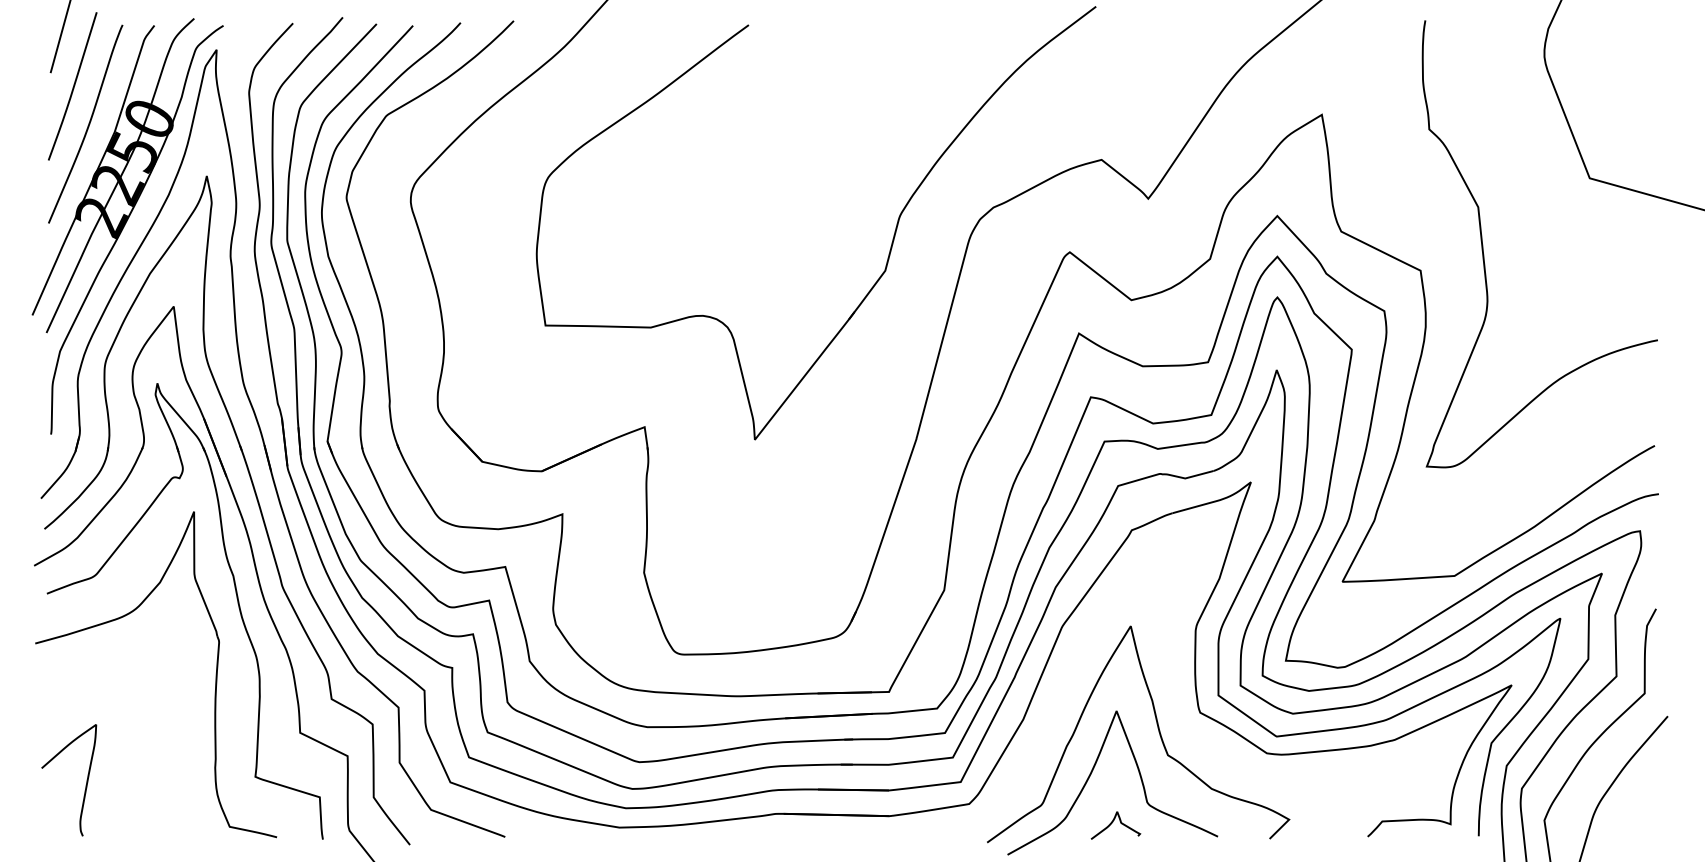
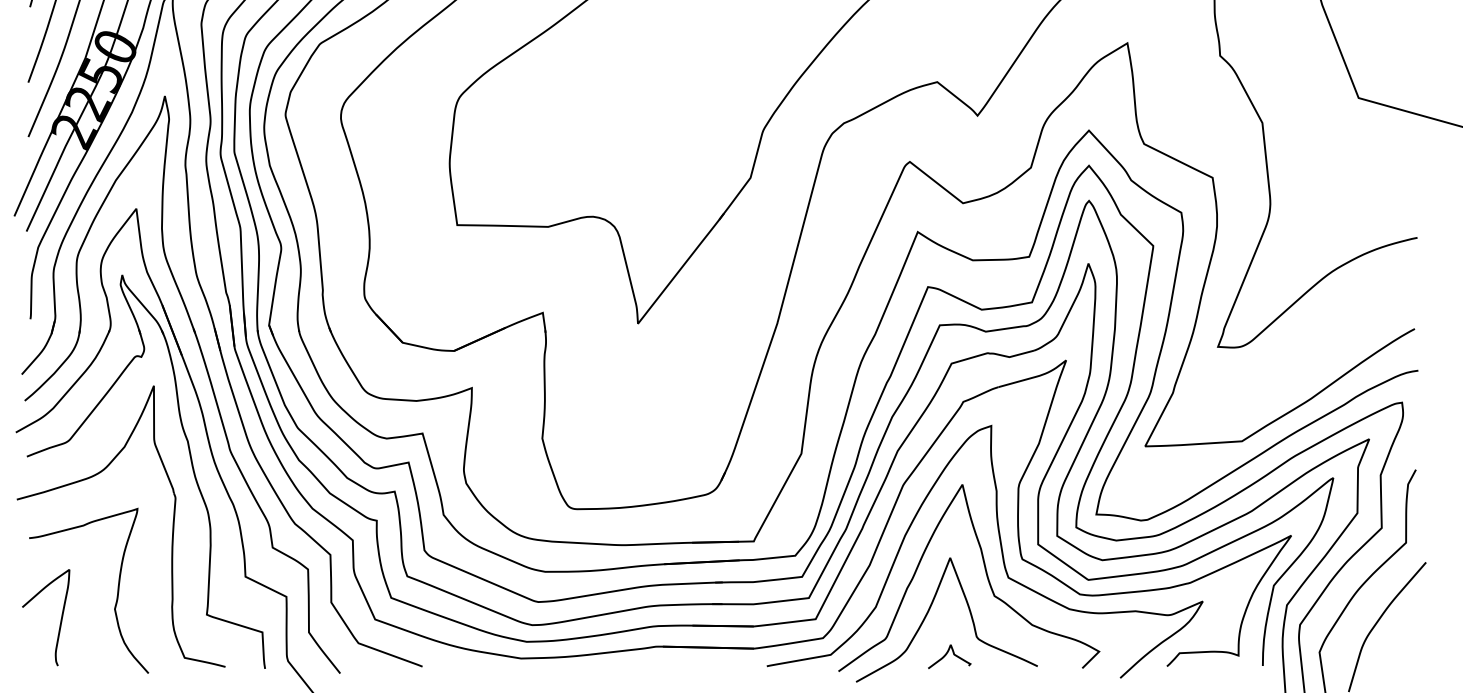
curve: (1174, 697) -> (1000, 546), added
curve: (151, 750) -> (117, 591), added

